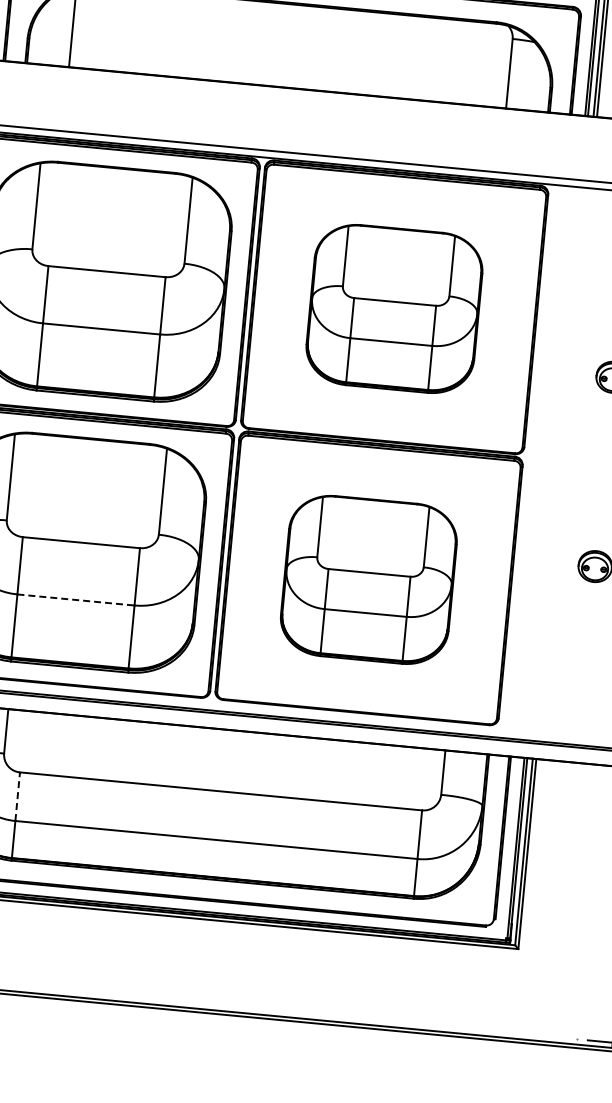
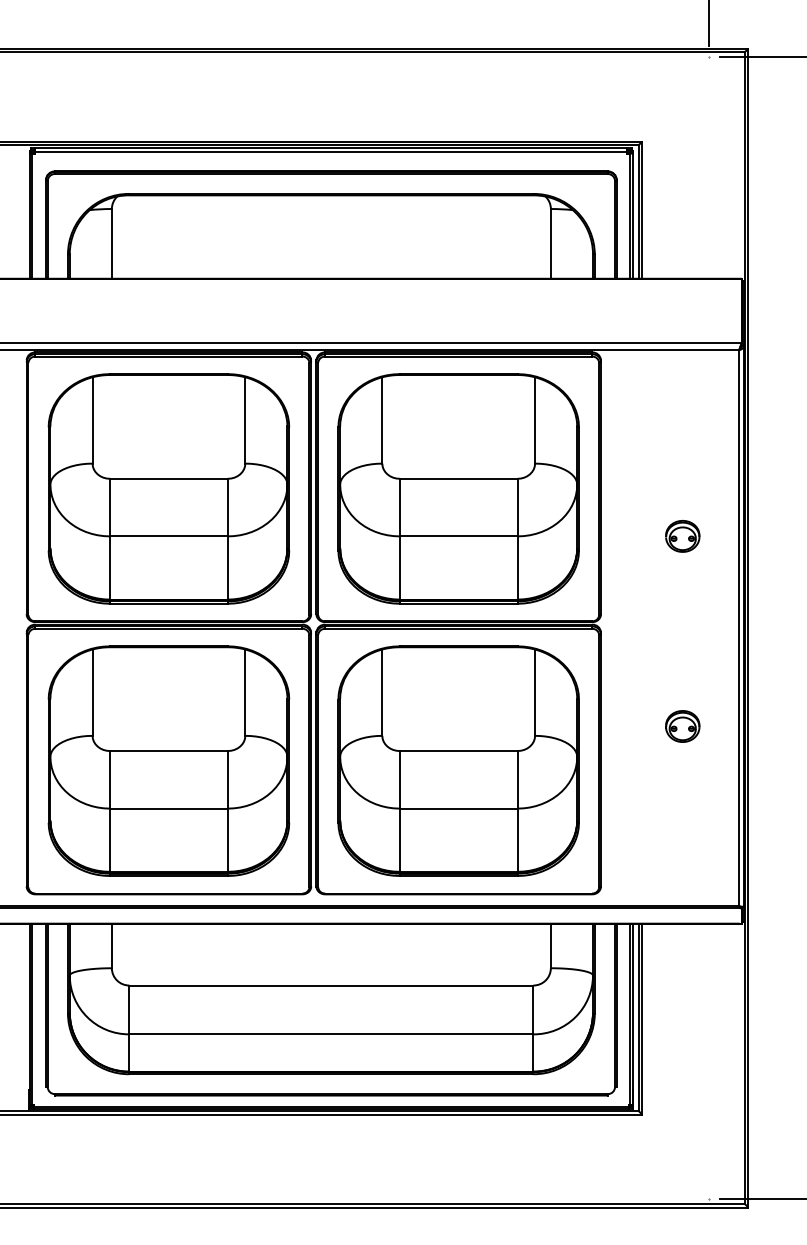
part: (394, 308) -> (458, 488), size x1.43
part: (368, 579) -> (458, 760), size x1.43
line: (75, 599) -> (168, 808), dashed -> solid
line: (17, 796) -> (129, 1009), dashed -> solid

